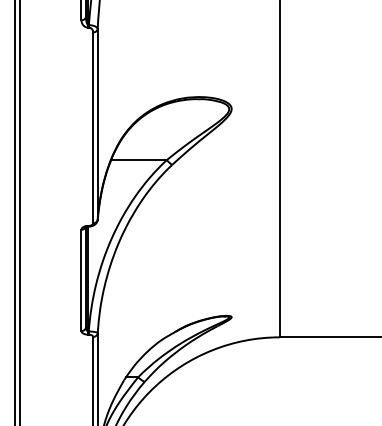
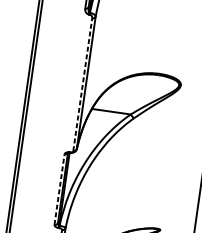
line: (93, 127) -> (83, 84), solid -> dashed
line: (81, 280) -> (59, 189), solid -> dashed

